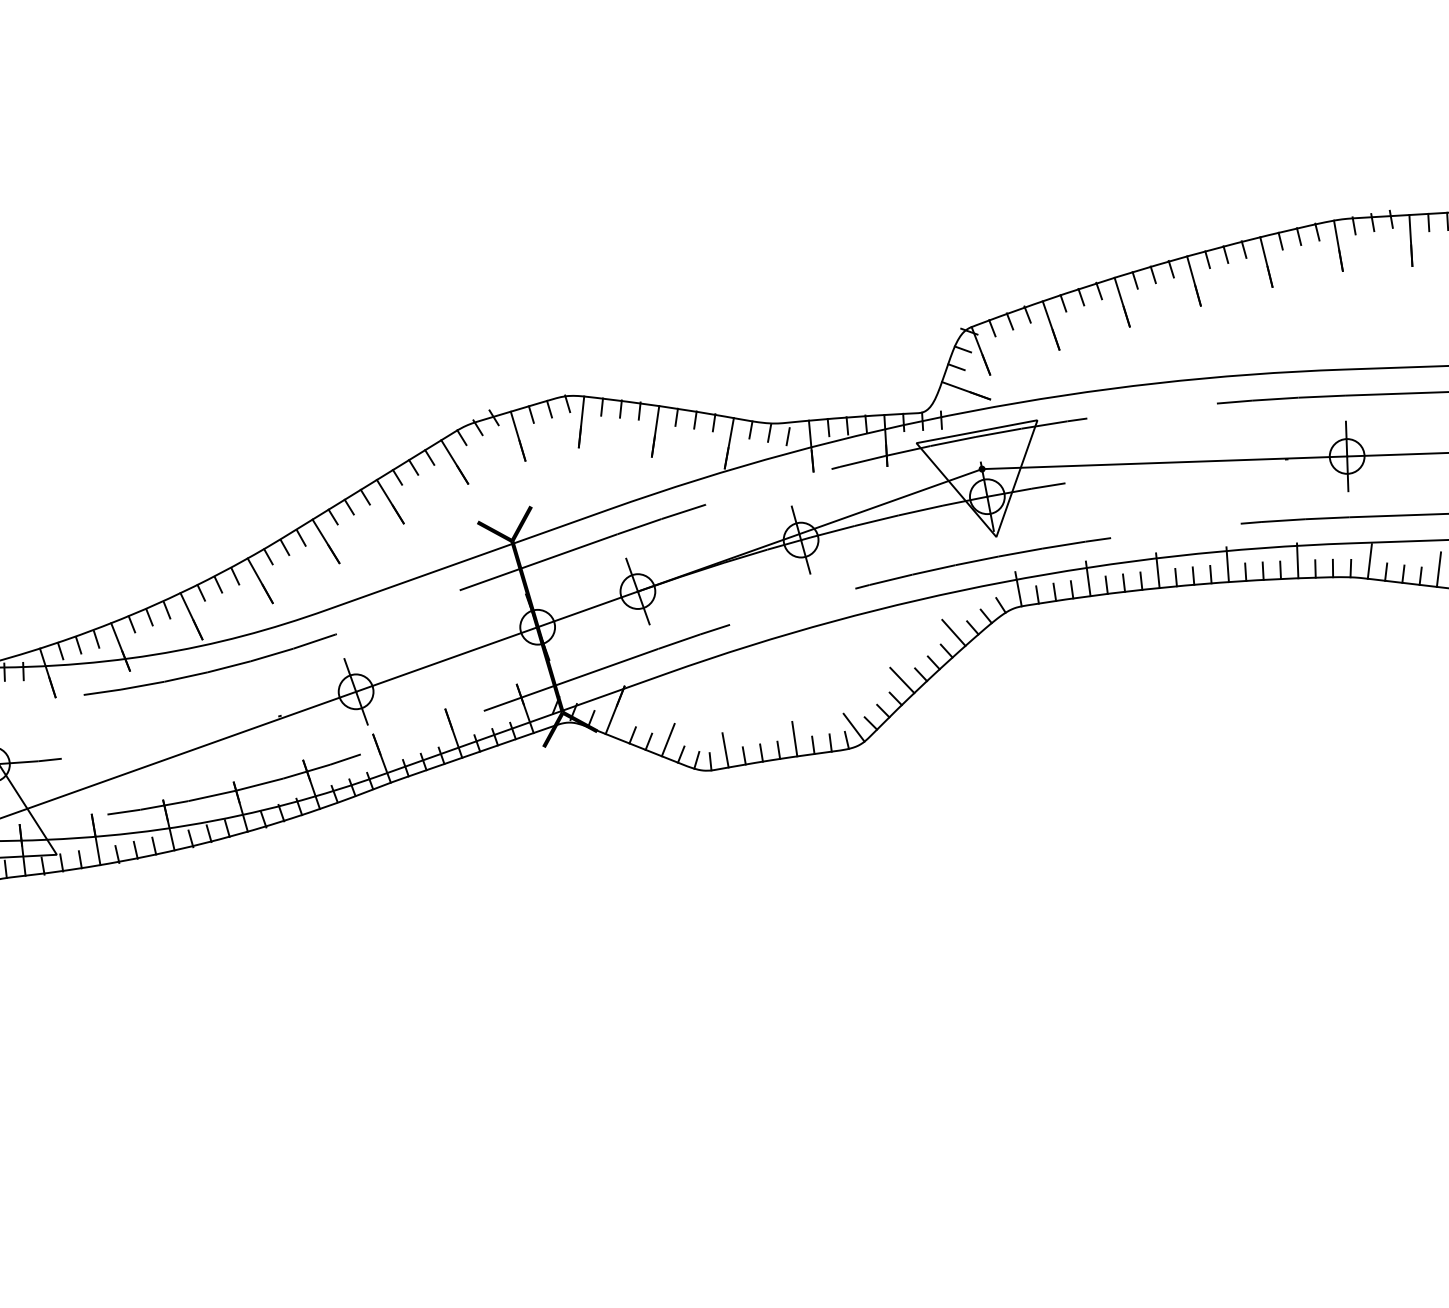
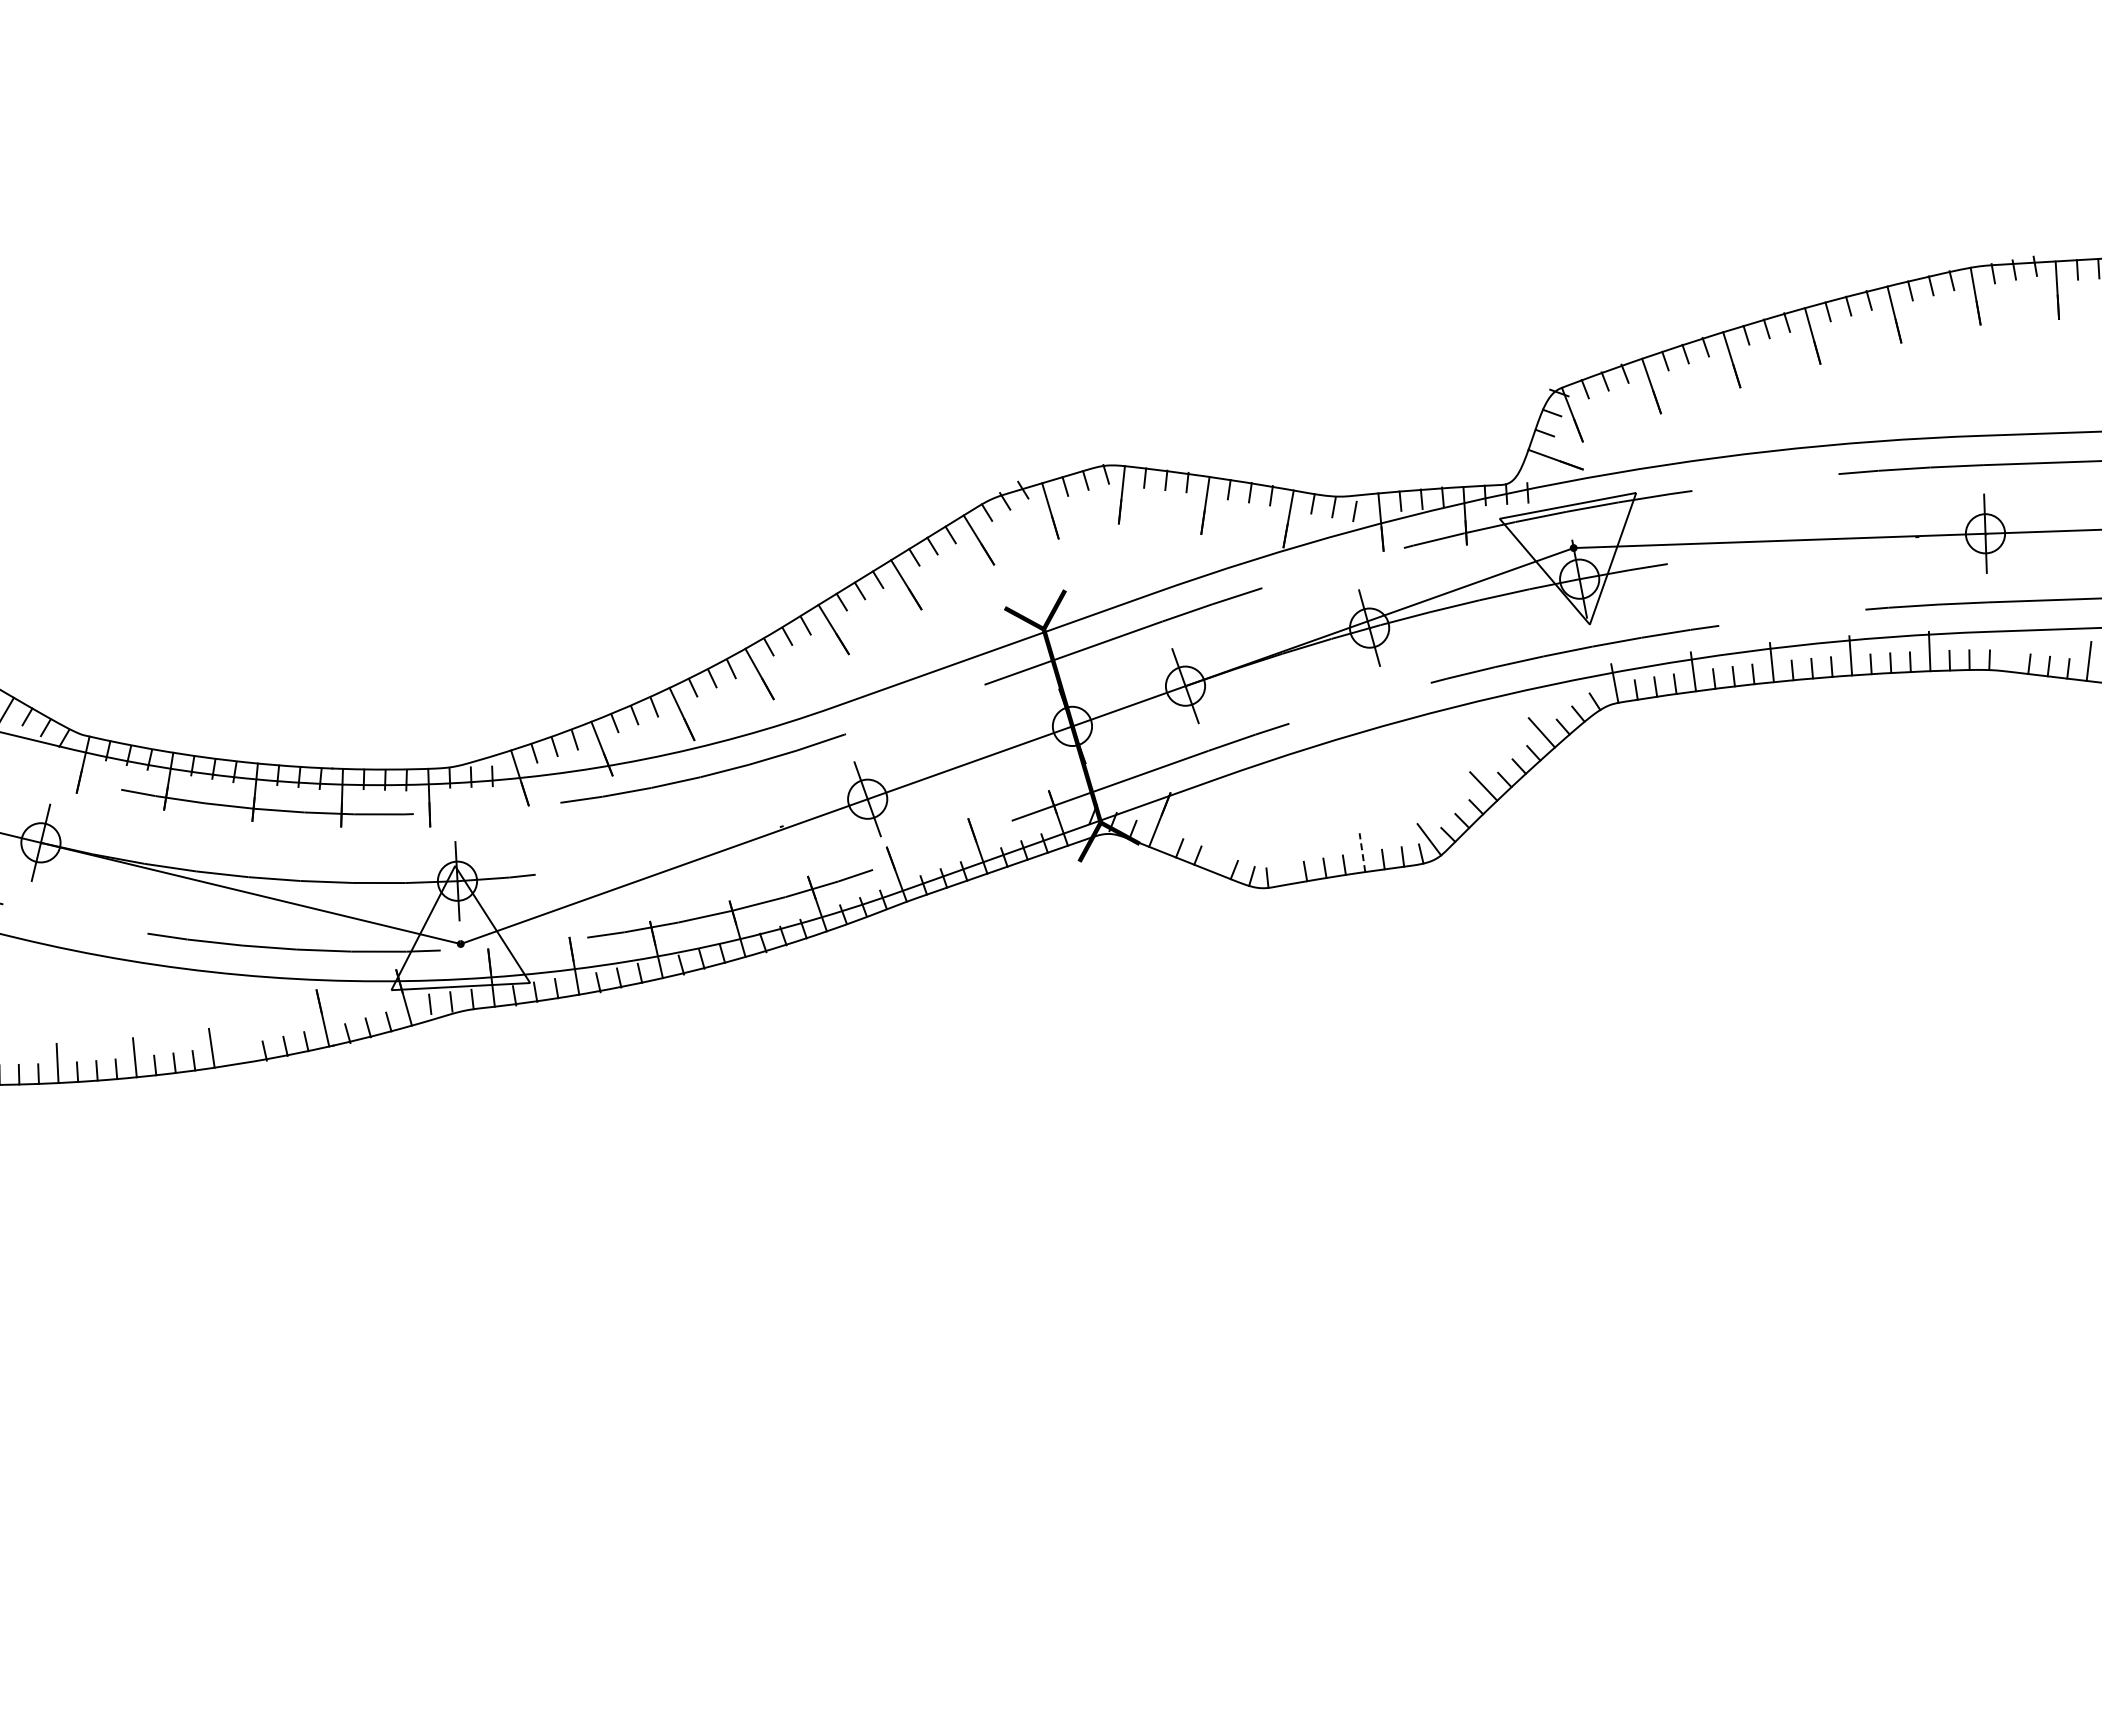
line: (1369, 560) -> (2010, 651), removed
line: (668, 739) -> (1219, 853), removed
line: (794, 739) -> (1362, 852), solid -> dashed
line: (724, 749) -> (1283, 864), removed

